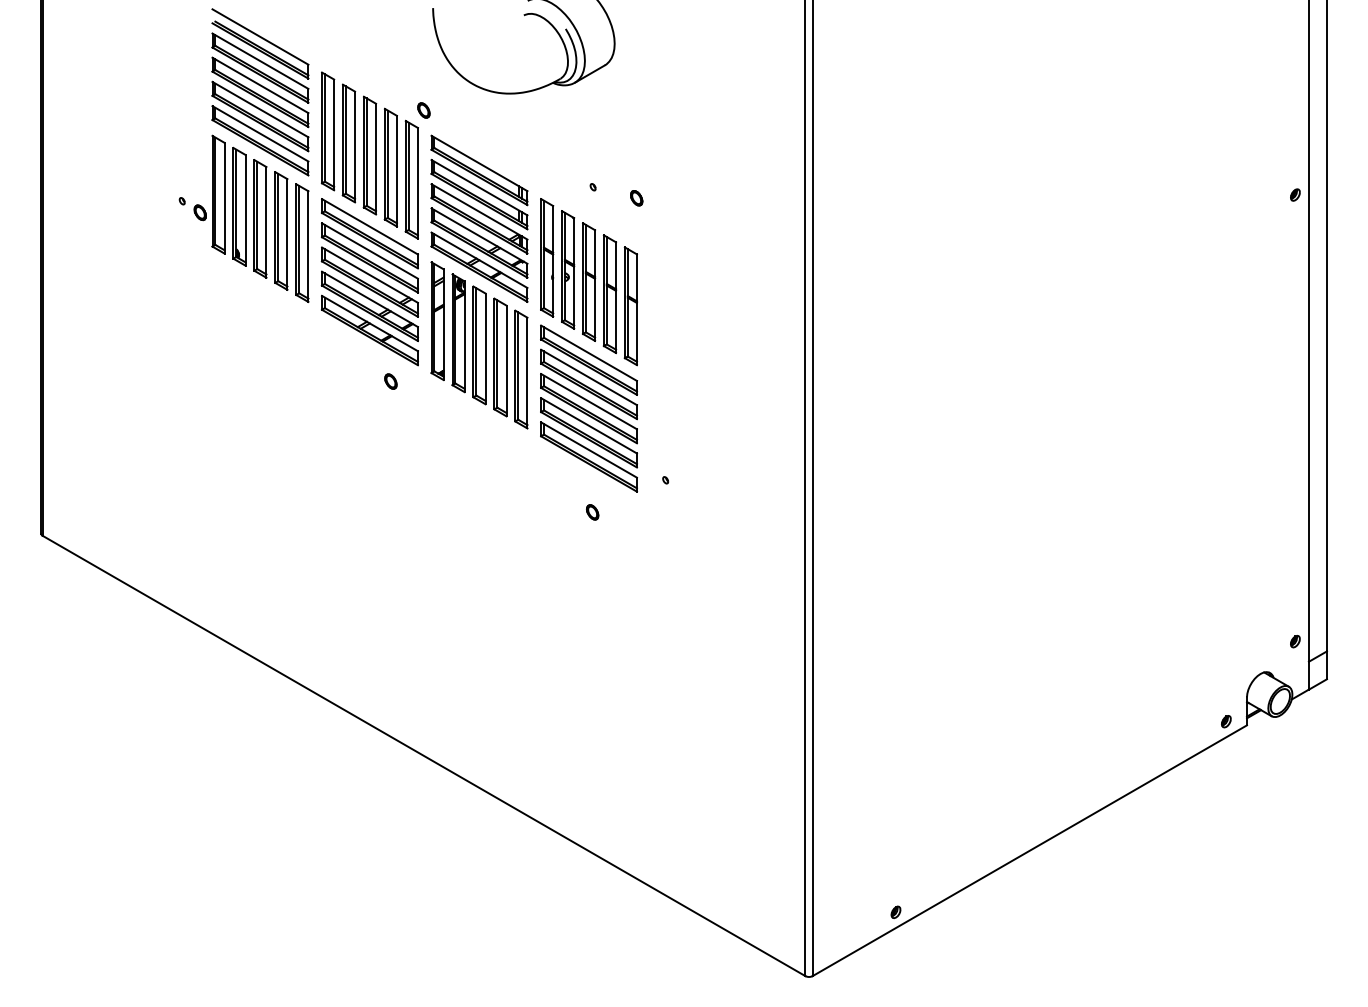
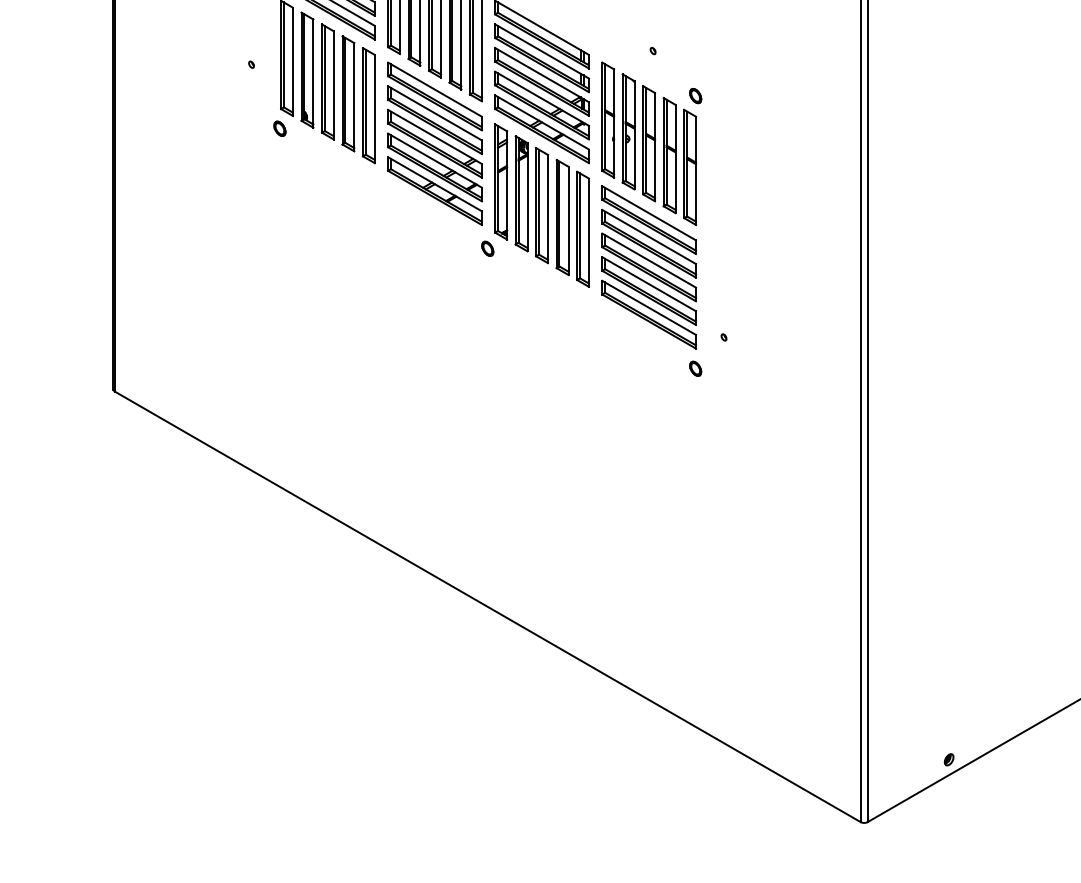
part: (636, 198) -> (695, 96), moved
part: (199, 212) -> (279, 128), moved
part: (390, 381) -> (487, 248), moved
part: (592, 512) -> (695, 368), moved

